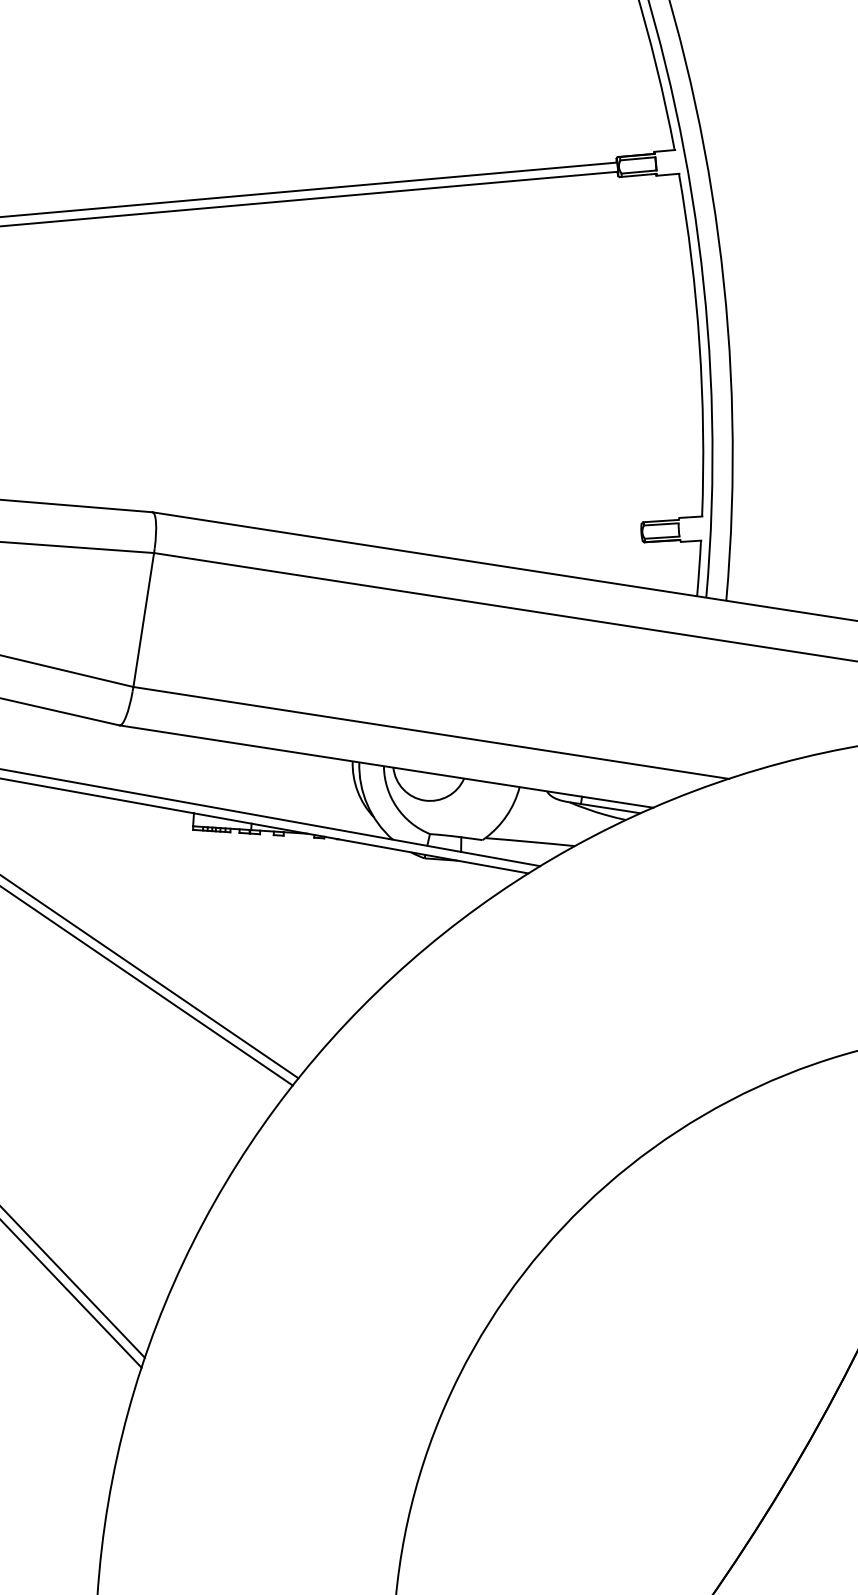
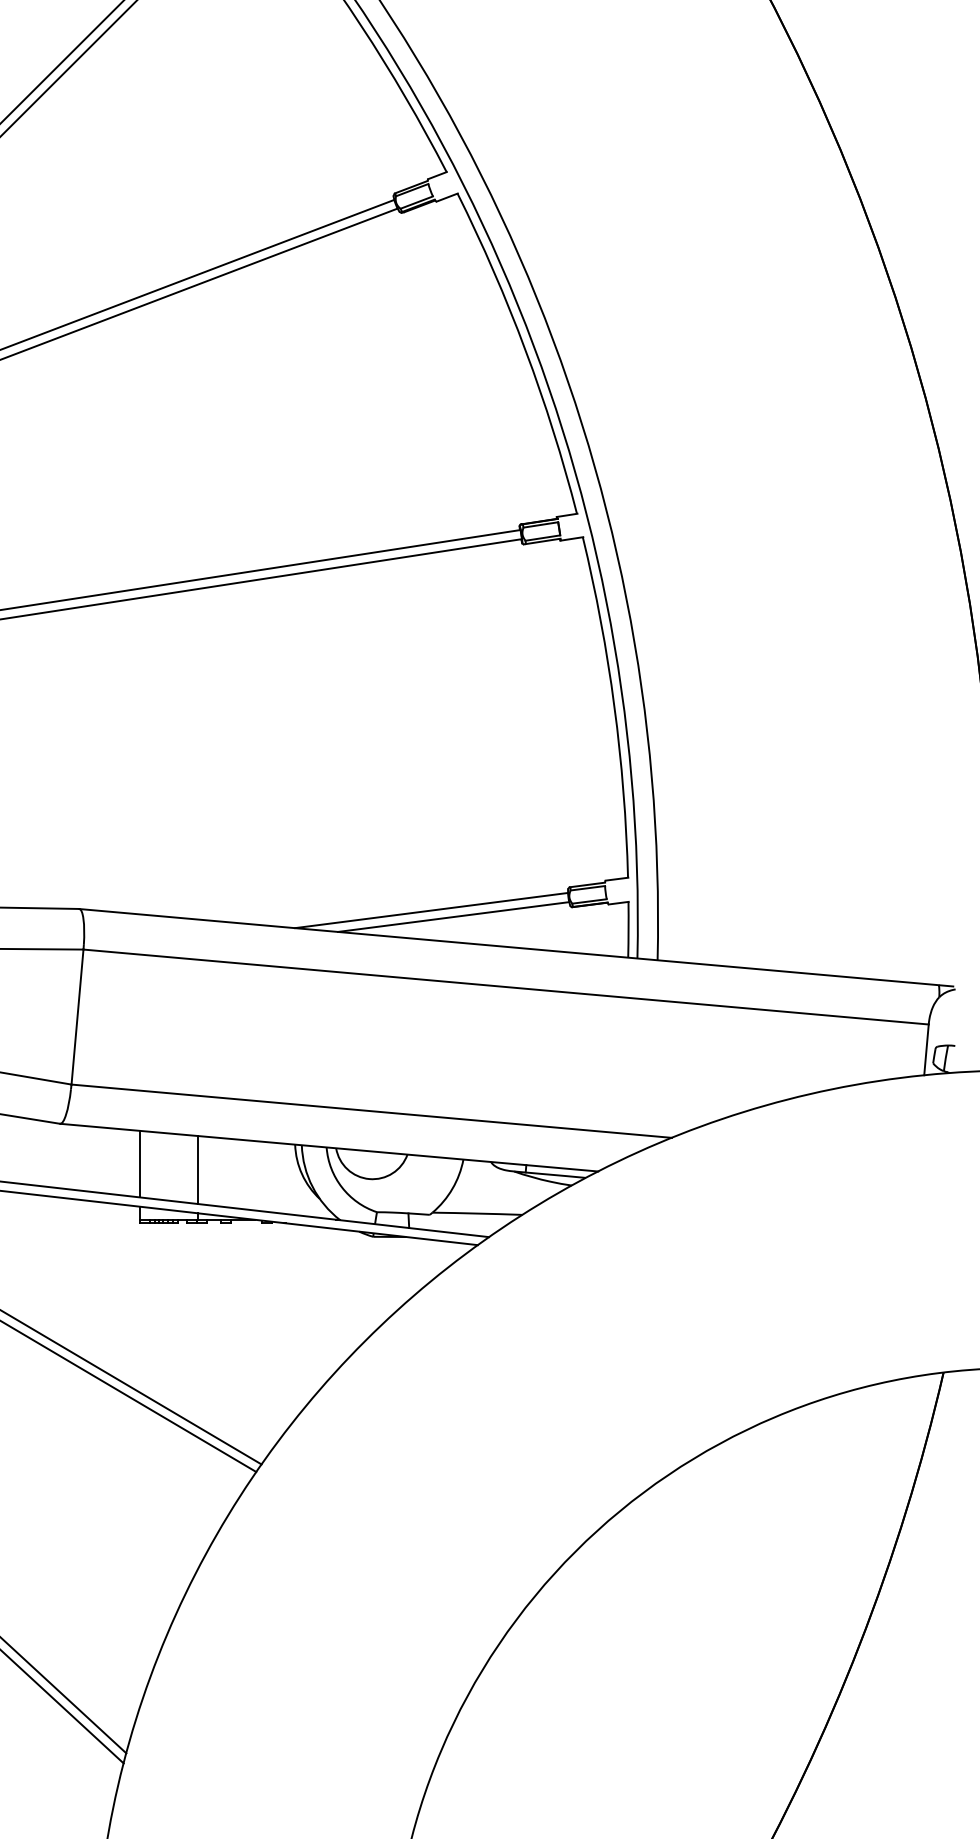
line: (503, 536) -> (431, 910), added
line: (525, 543) -> (453, 916), added
line: (197, 770) -> (140, 1163), added
line: (254, 780) -> (198, 1170), added

